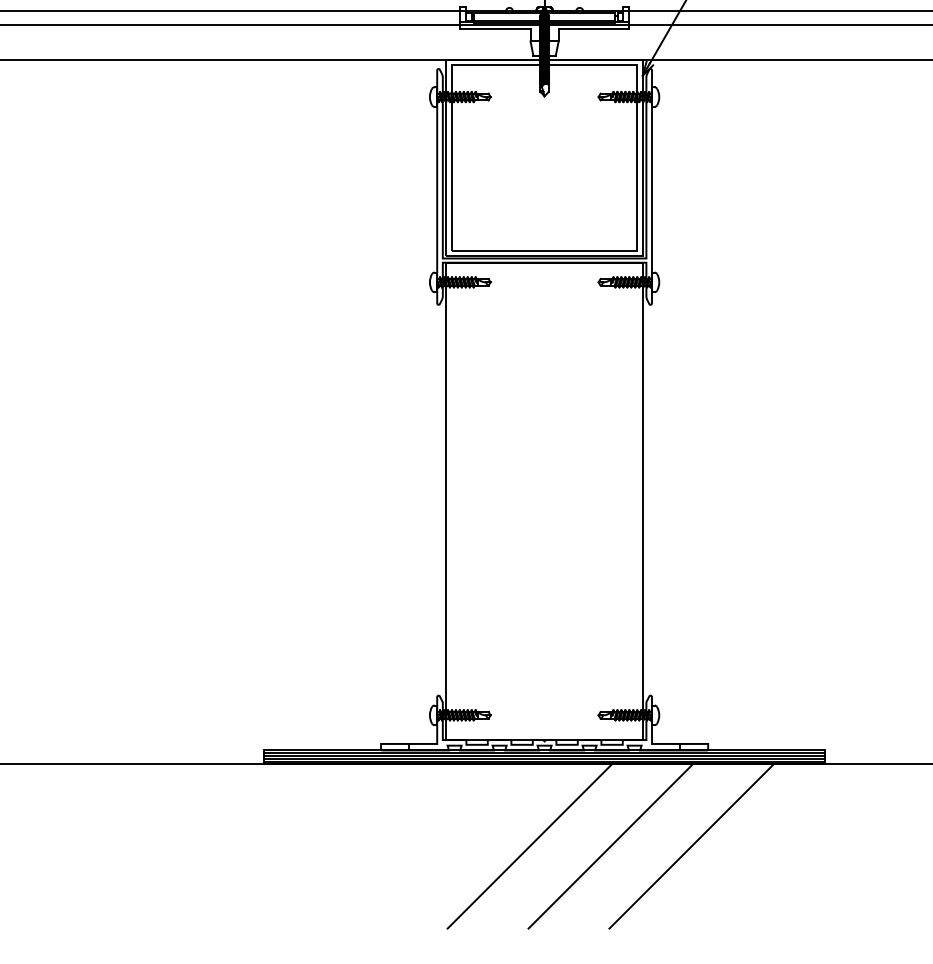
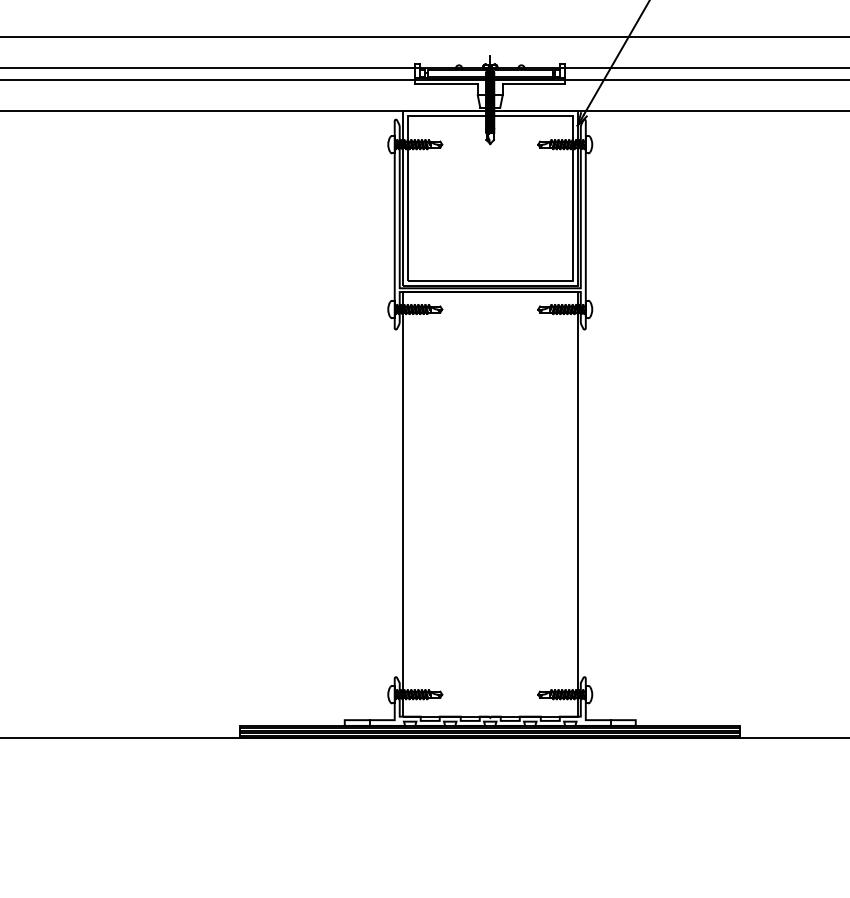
line: (530, 846) -> (477, 811), removed
line: (610, 846) -> (548, 811), removed
line: (690, 846) -> (620, 811), removed

